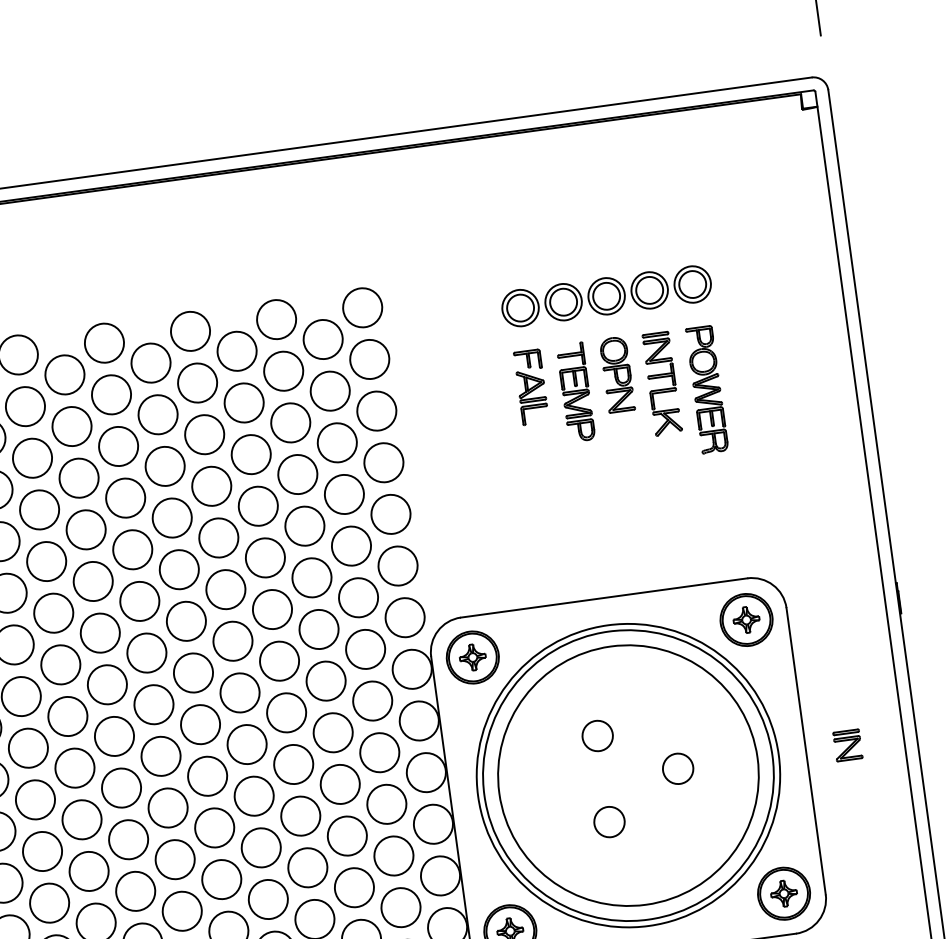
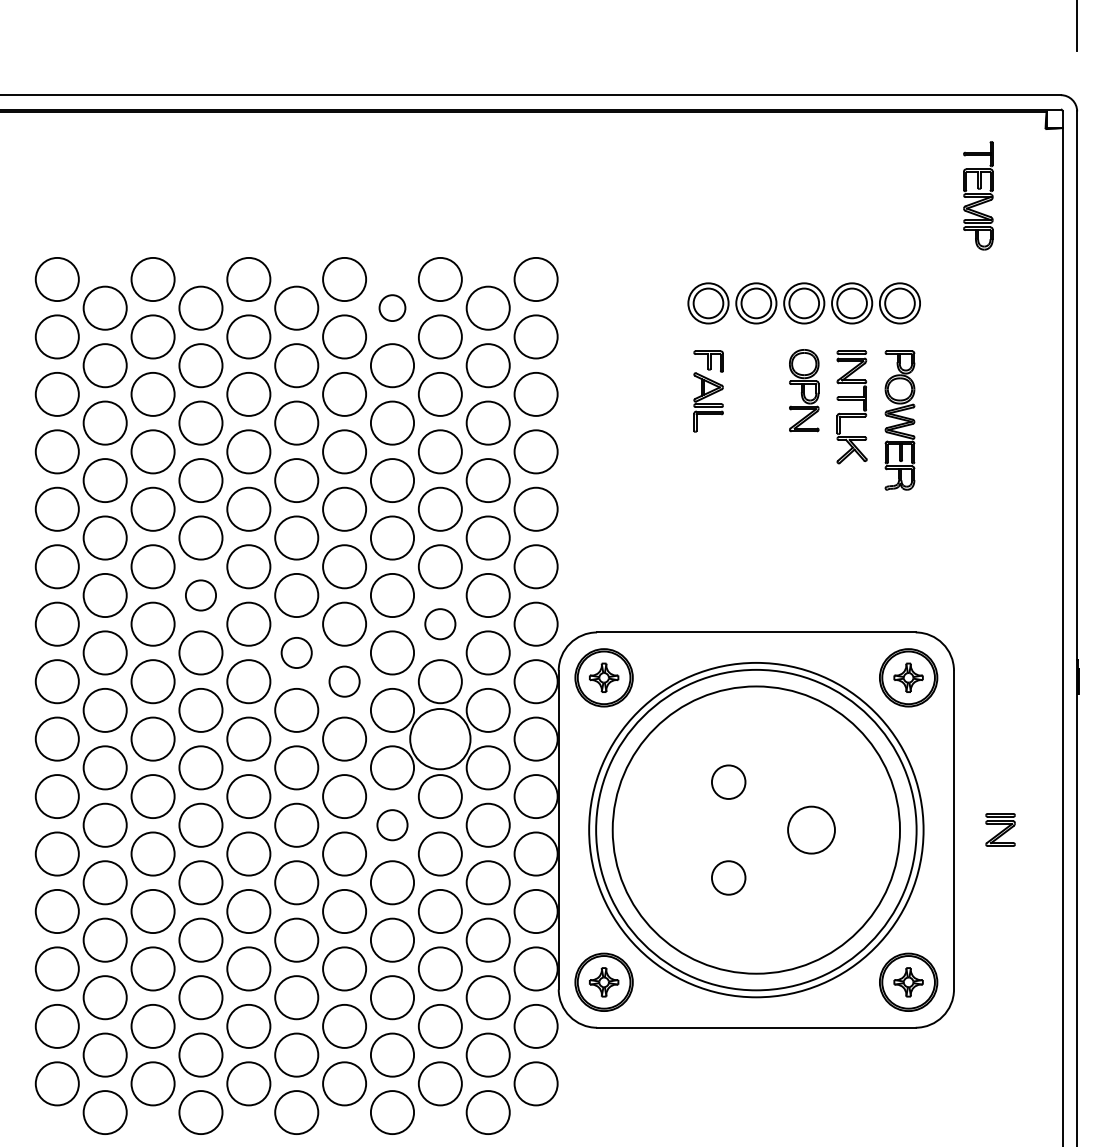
circle: (237, 350) -> (392, 307), size x0.6
part: (576, 392) -> (978, 195), moved
circle: (318, 628) -> (439, 623), size x0.7
circle: (99, 633) -> (200, 595), size x0.7
circle: (193, 672) -> (296, 652), size x0.7
circle: (239, 692) -> (344, 681), size x0.7
circle: (332, 732) -> (439, 738), size x1.4
circle: (677, 768) -> (811, 829), size x1.4
circle: (300, 815) -> (392, 824), size x0.7

